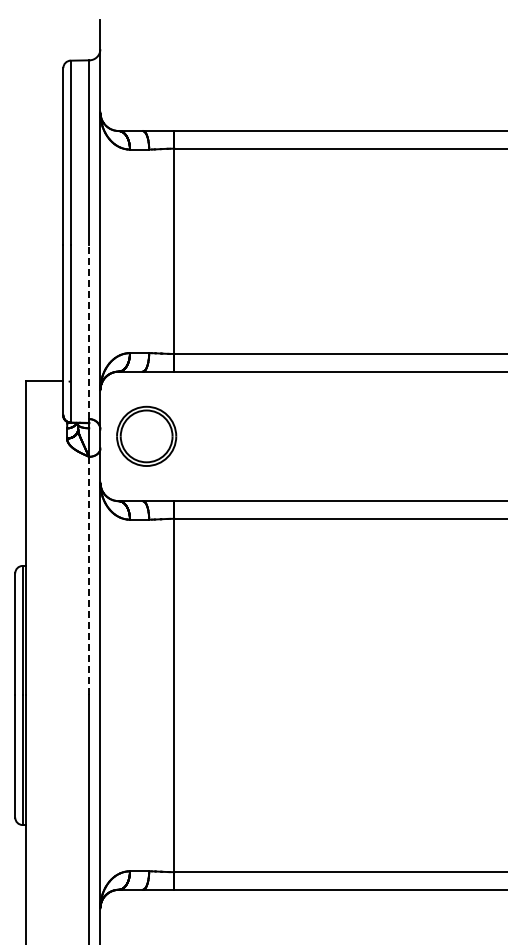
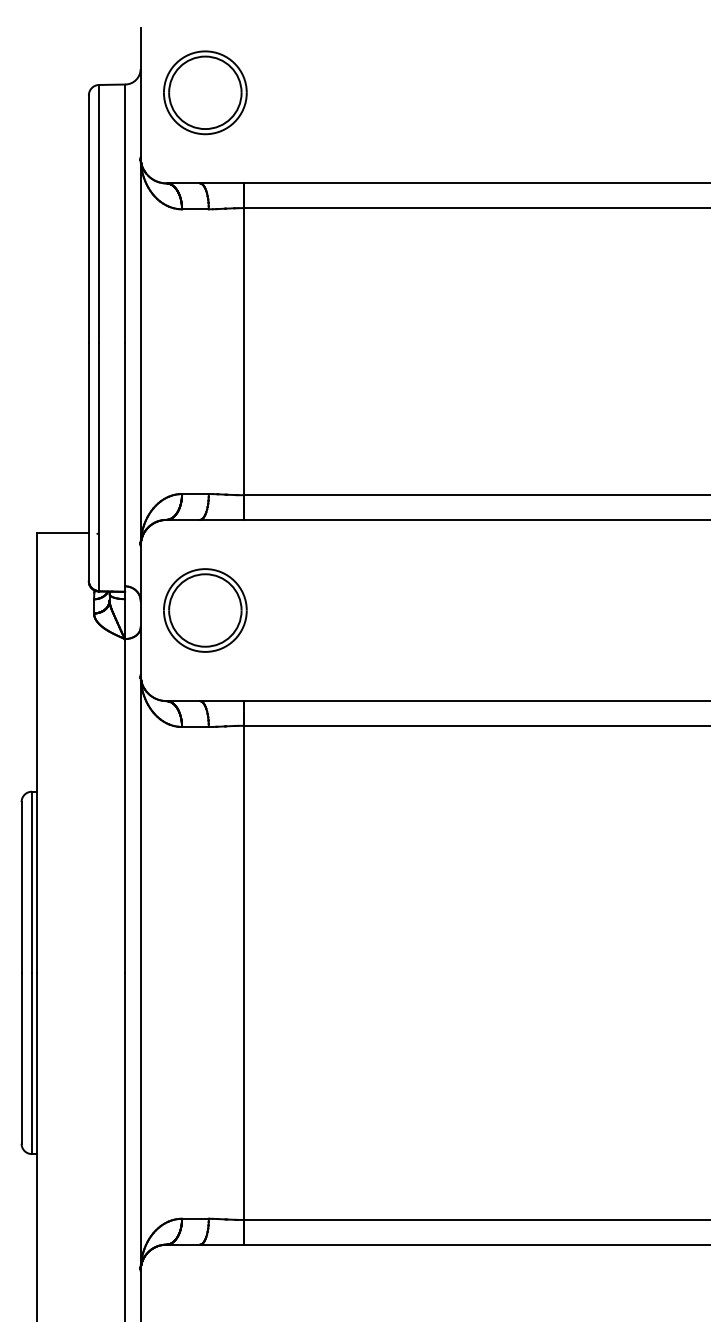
part: (146, 65) -> (205, 91), added
line: (89, 332) -> (125, 465), dashed -> solid
line: (89, 575) -> (125, 805), dashed -> solid

